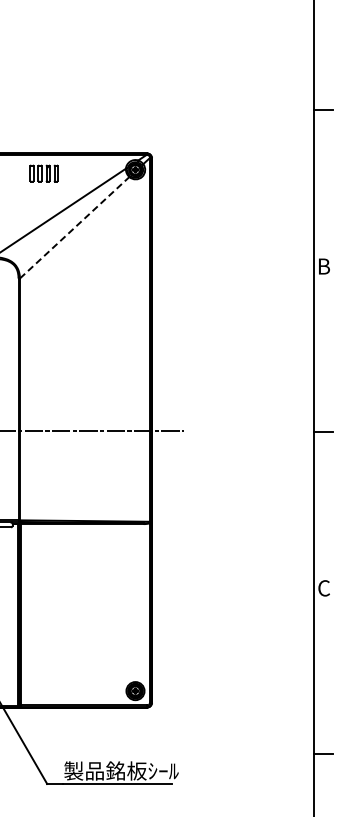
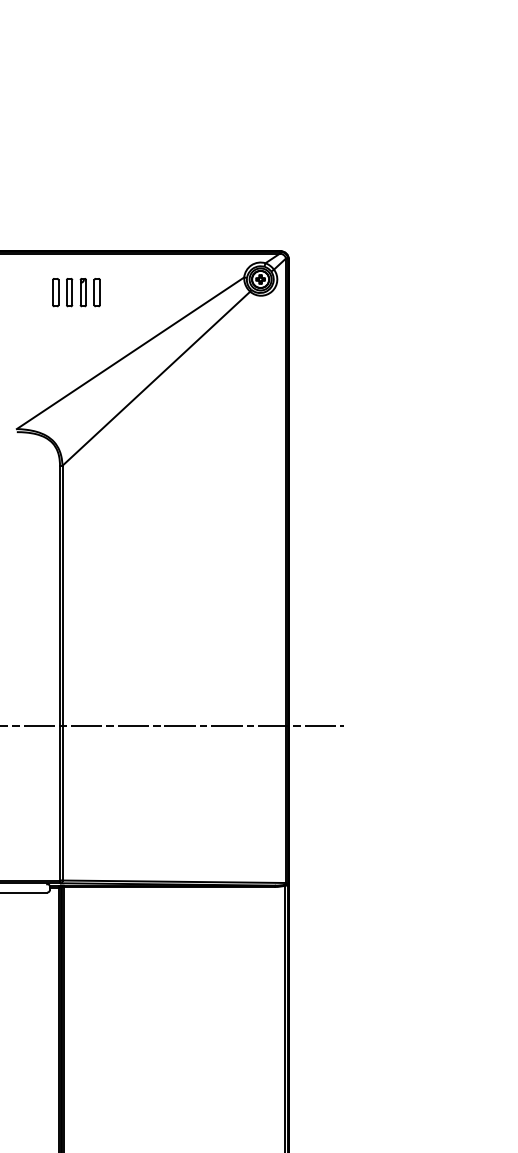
part: (43, 173) -> (75, 292), moved
line: (74, 227) -> (156, 378), dashed -> solid

